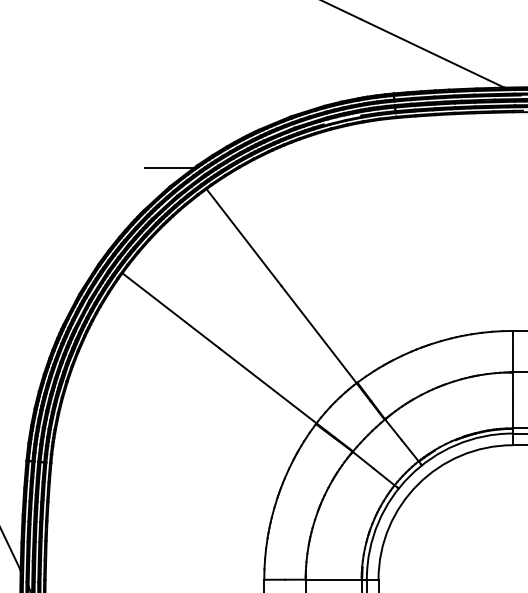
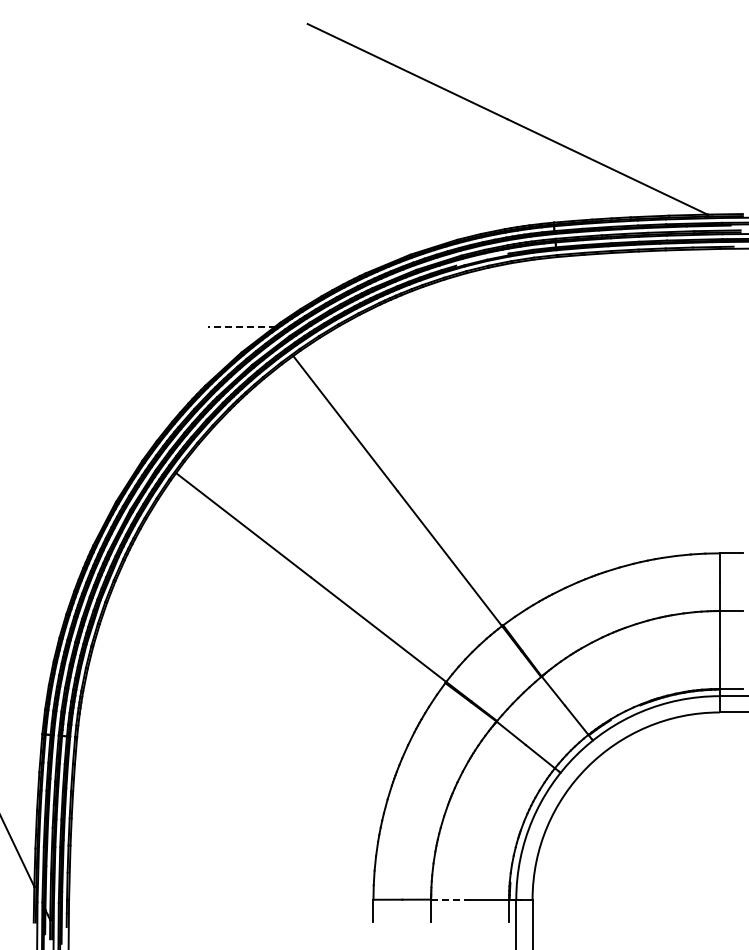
line: (169, 168) -> (241, 326), solid -> dashed
line: (320, 579) -> (451, 899), solid -> dashed

